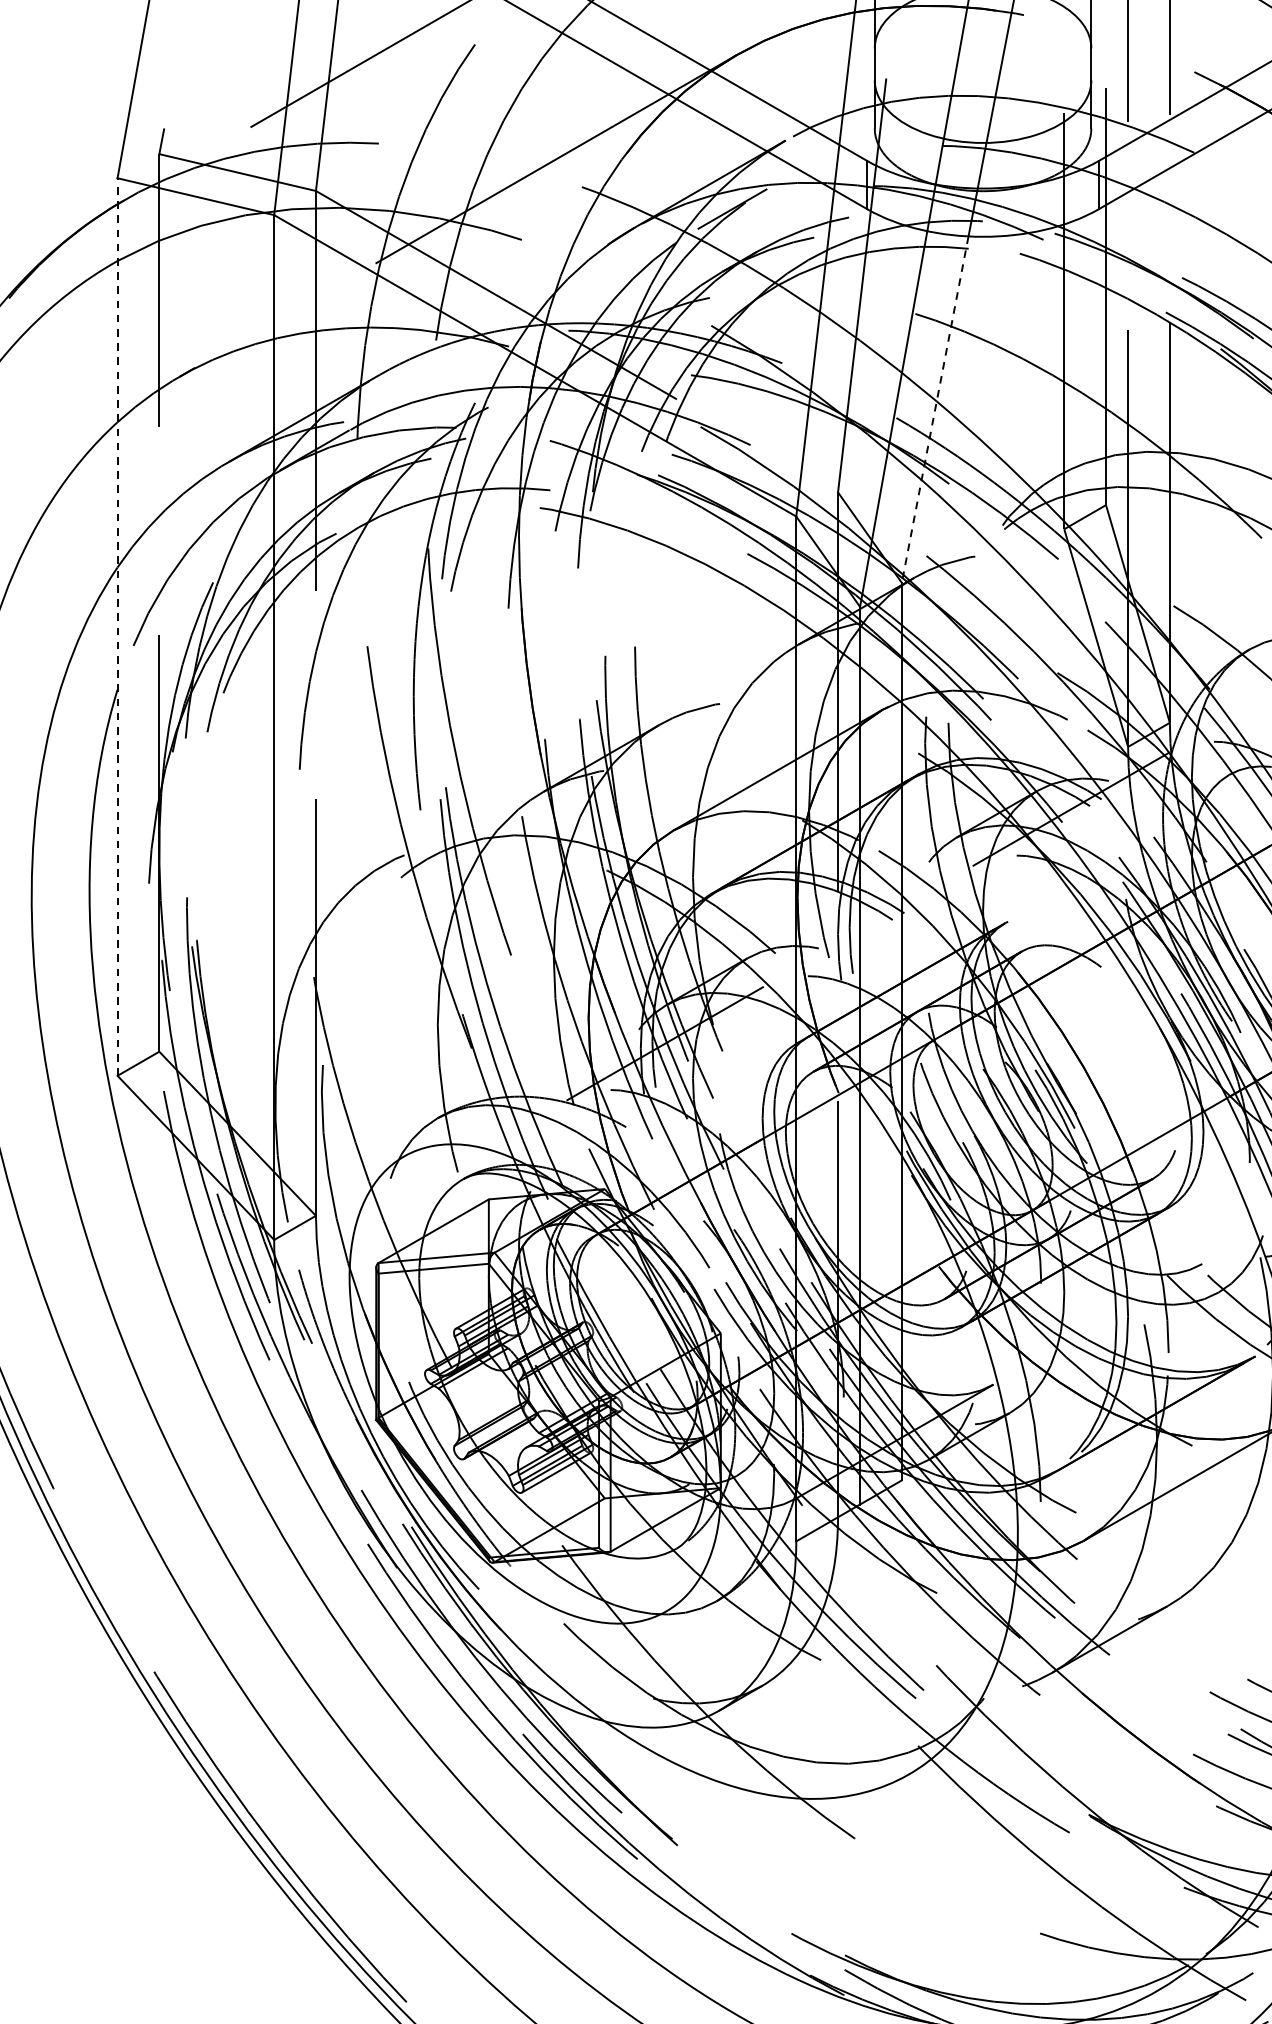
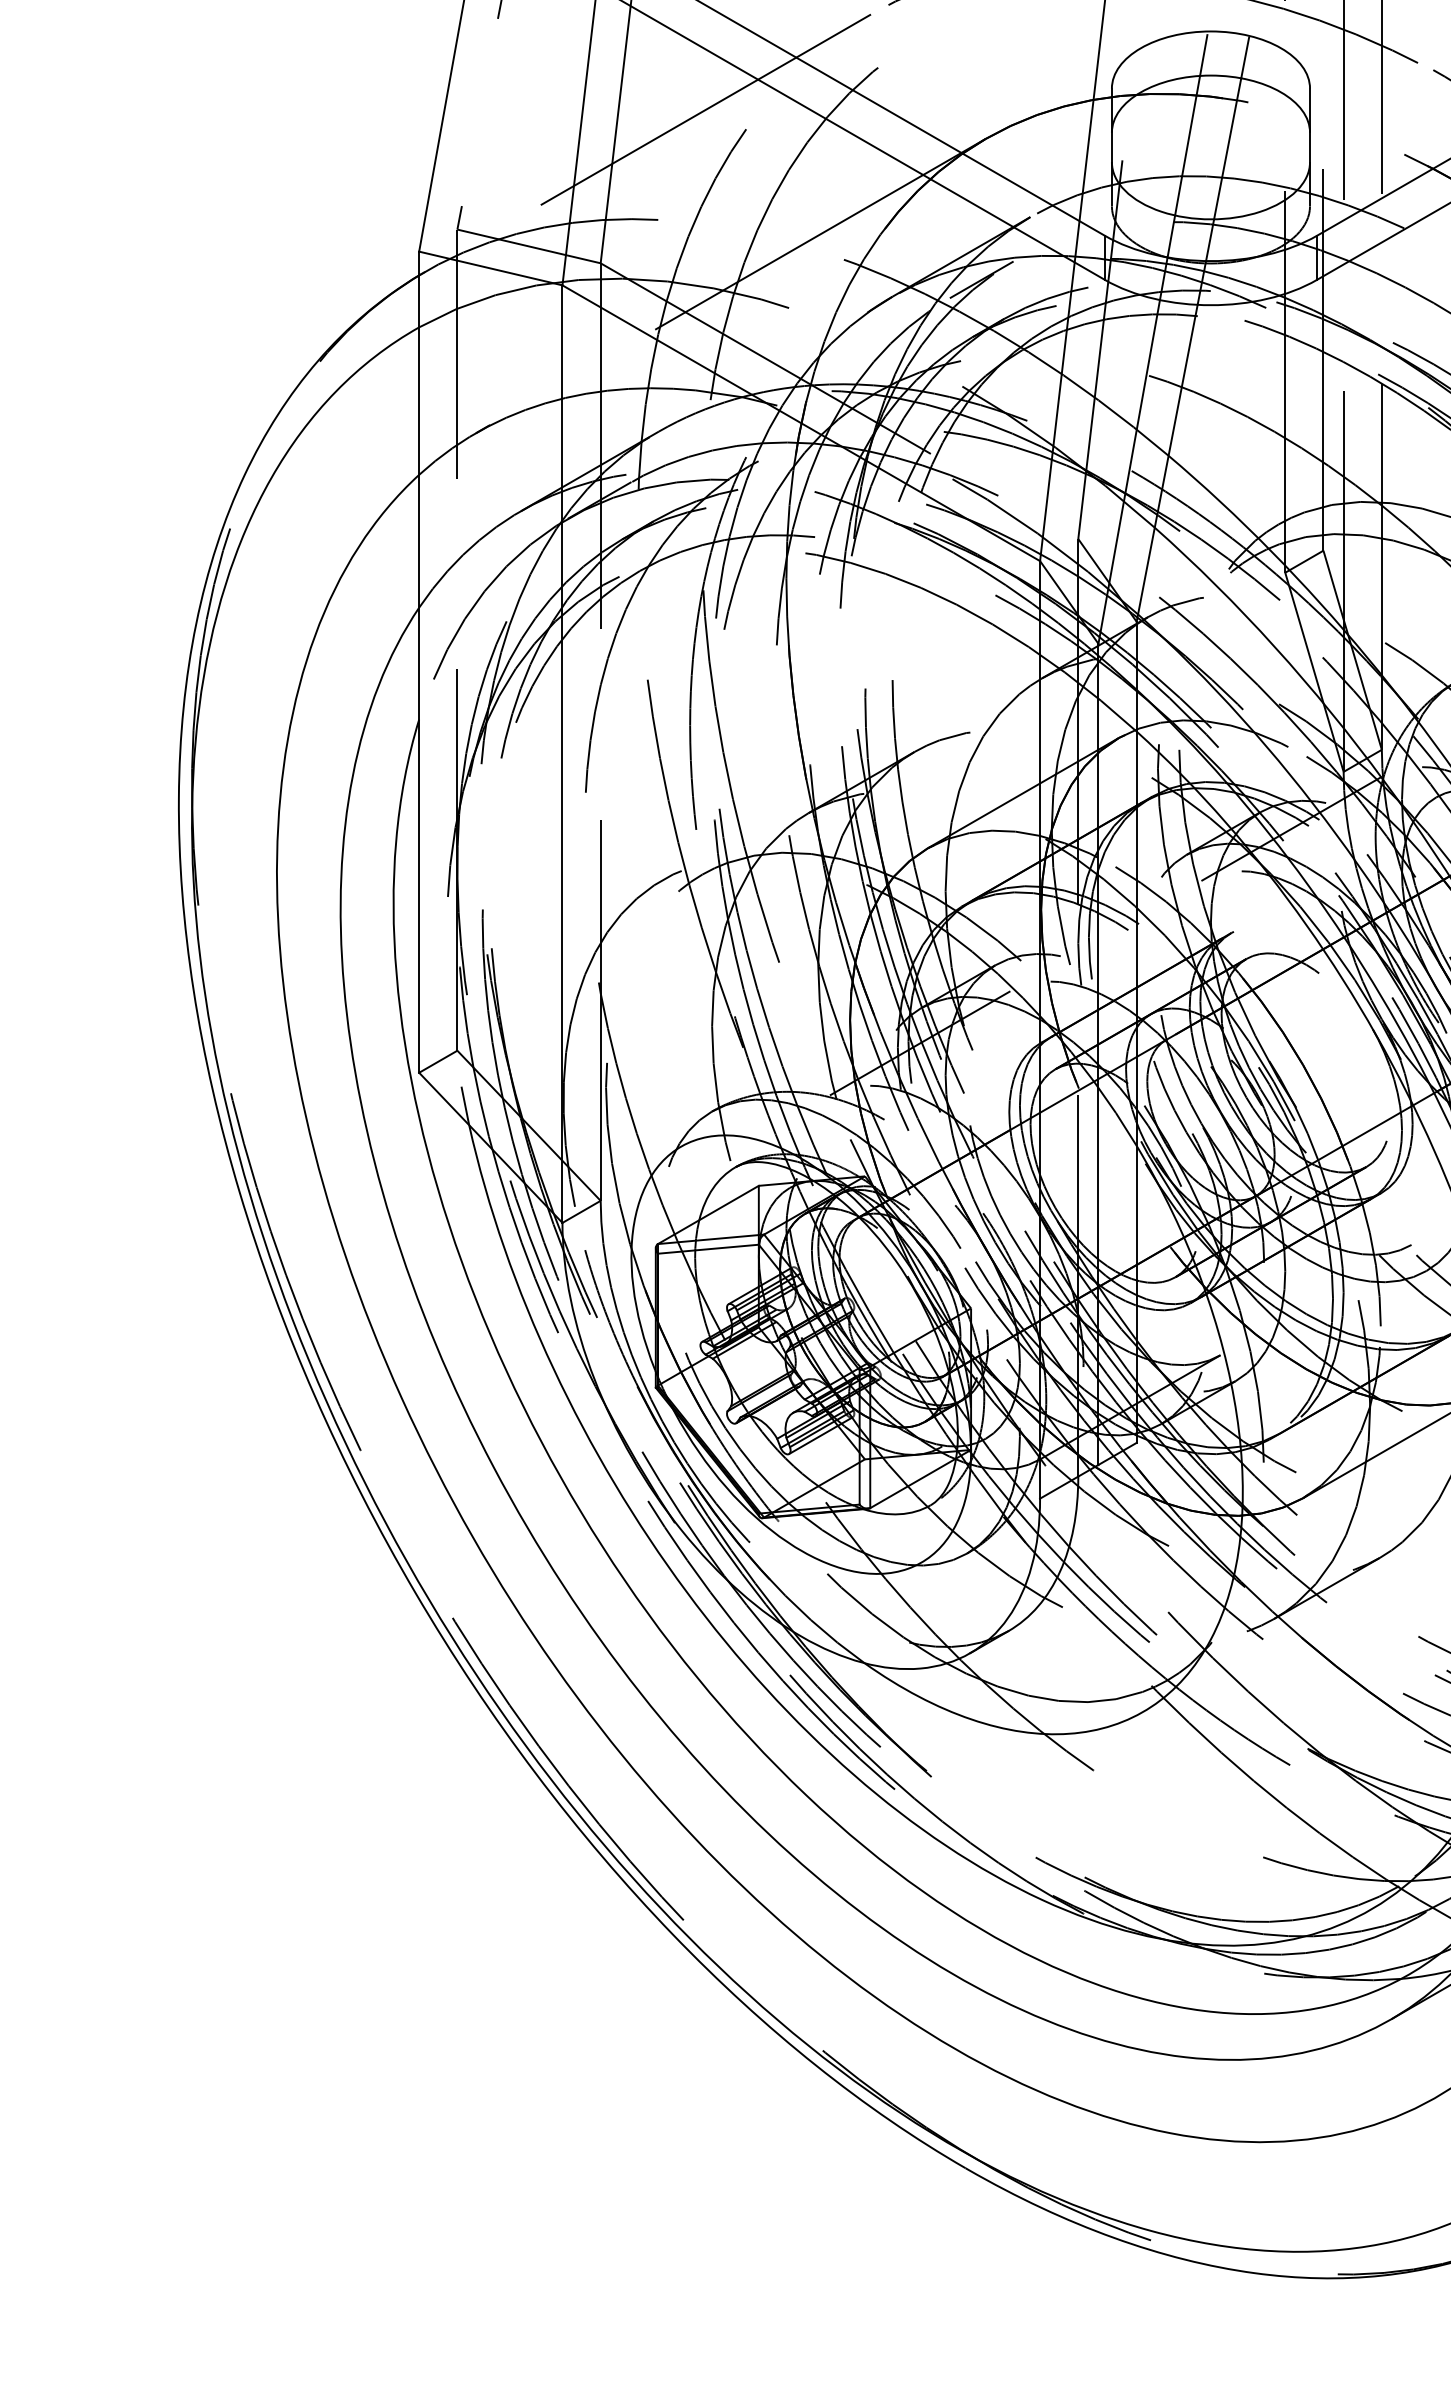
line: (935, 409) -> (1167, 463), dashed -> solid
line: (117, 627) -> (419, 662), dashed -> solid

